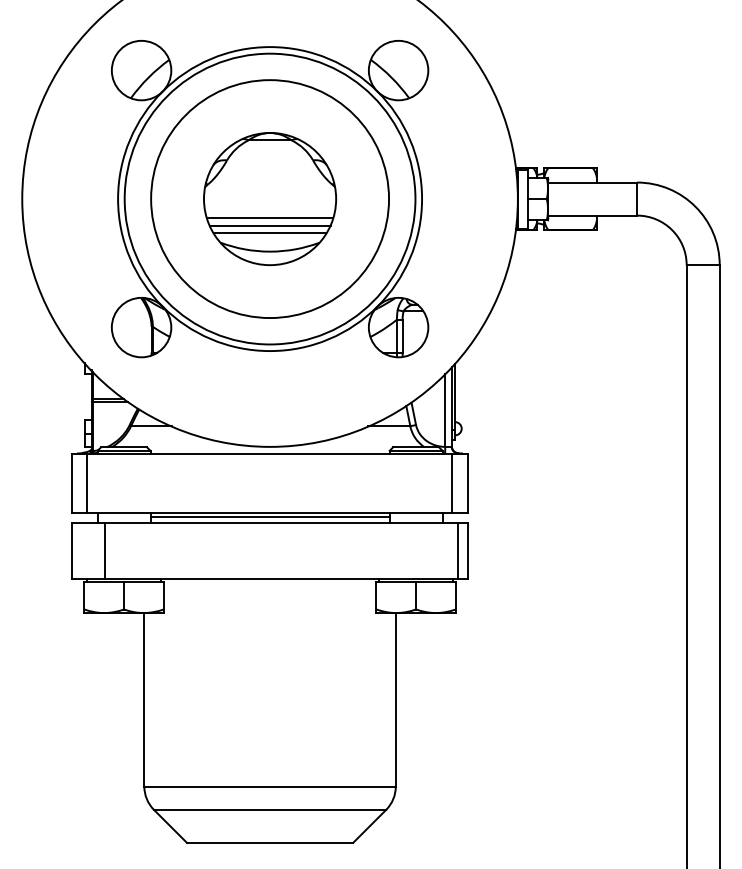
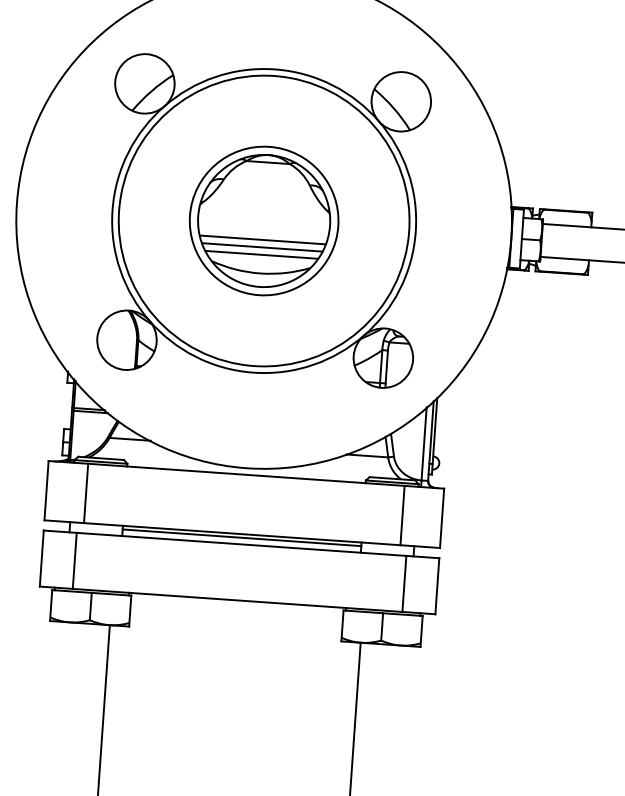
circle: (269, 198) -> (263, 220), size x0.62
line: (87, 482) -> (86, 492), moved
line: (451, 482) -> (402, 514), moved
line: (458, 551) -> (404, 584), moved

